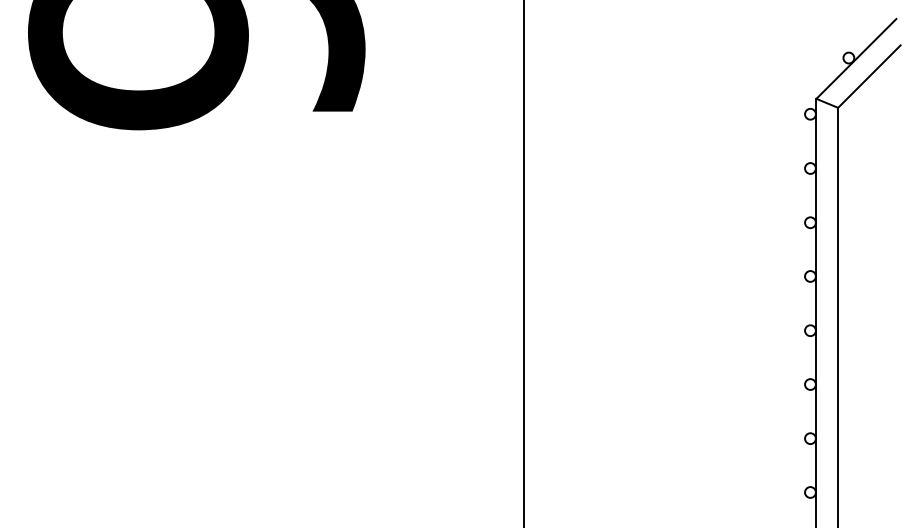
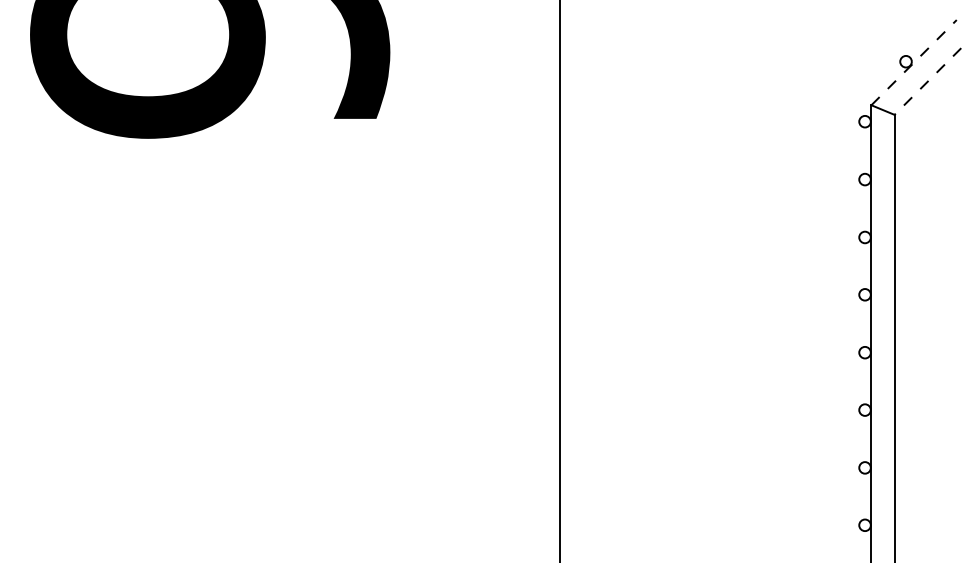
line: (856, 58) -> (914, 62), solid -> dashed
line: (868, 76) -> (927, 81), solid -> dashed

